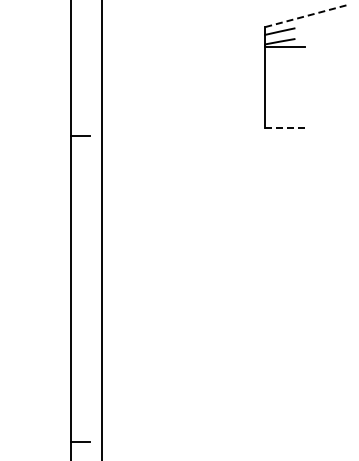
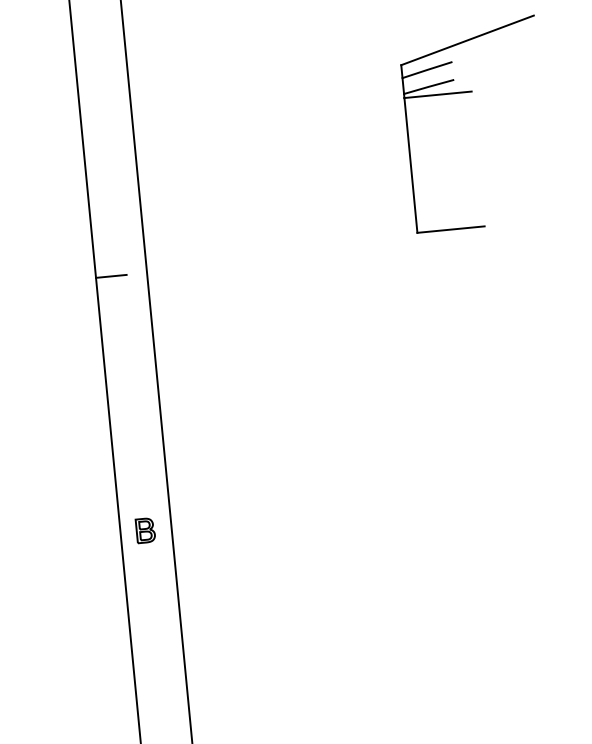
line: (305, 16) -> (467, 40), dashed -> solid
line: (284, 127) -> (450, 229), dashed -> solid
part: (86, 288) -> (145, 529), added

